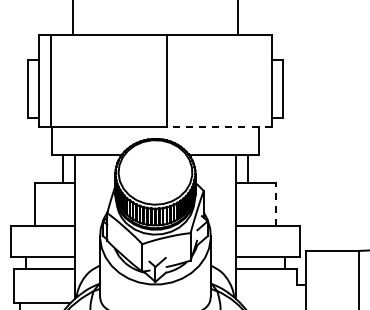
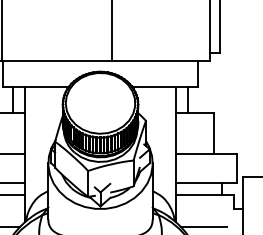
line: (218, 127) -> (159, 61), dashed -> solid
line: (276, 204) -> (214, 133), dashed -> solid
line: (265, 303) -> (204, 226), added

